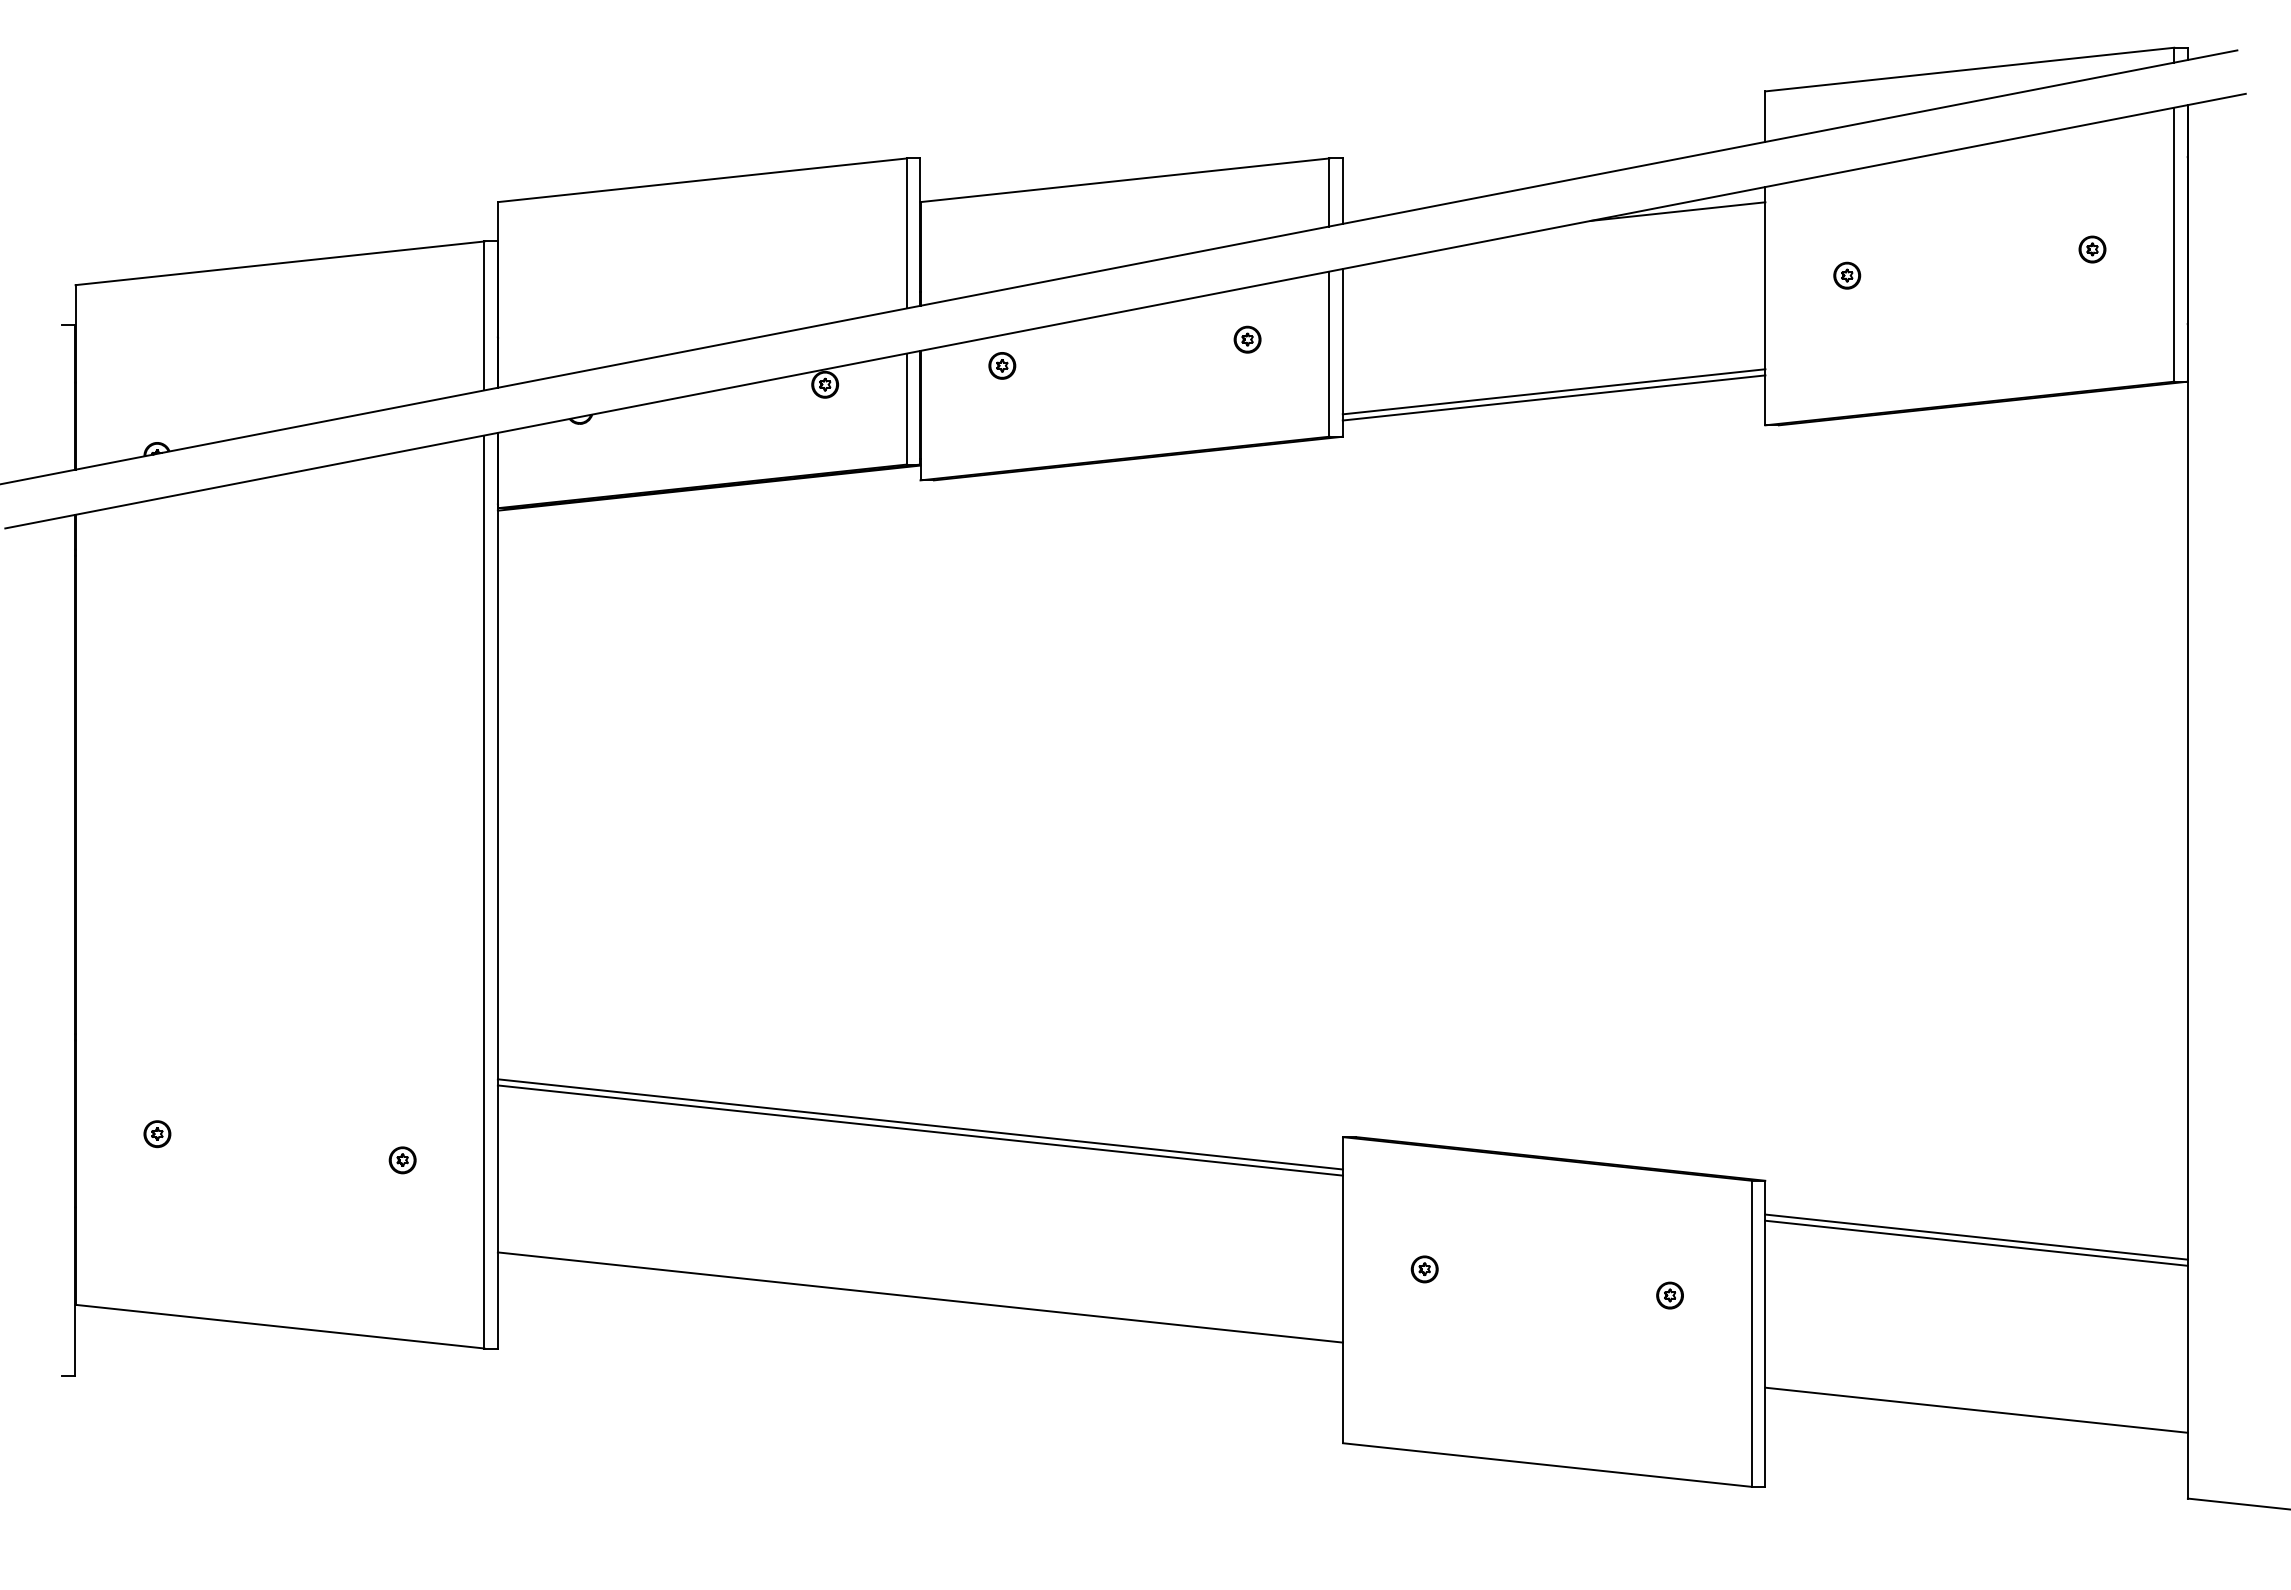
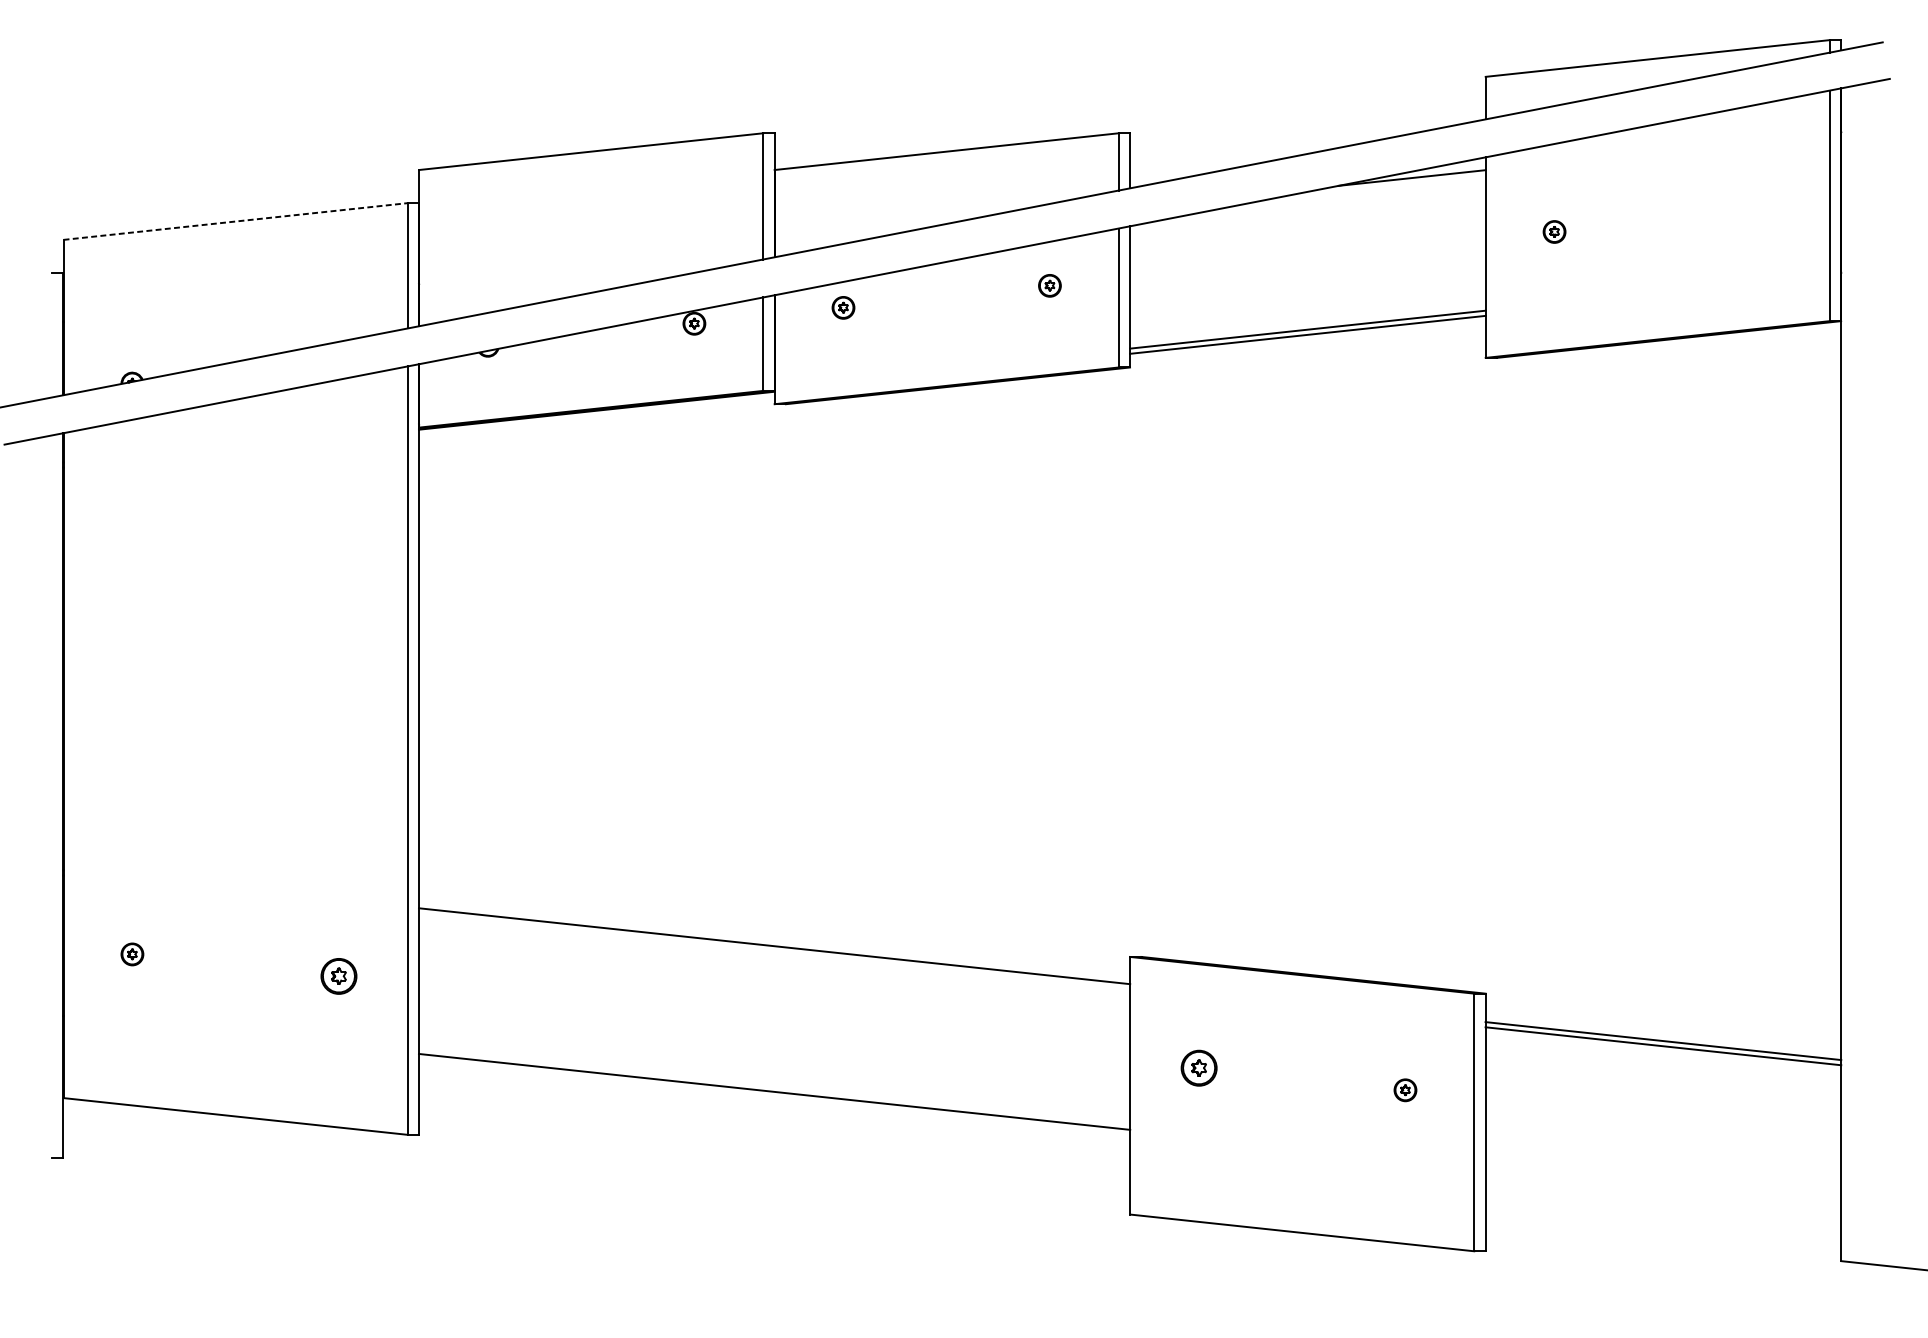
part: (2092, 249) -> (1760, 209), removed
line: (280, 263) -> (236, 221), solid -> dashed
line: (919, 1130) -> (773, 951), removed
part: (402, 1160) -> (338, 976), size x1.6
part: (1424, 1269) -> (1198, 1068), size x1.6
line: (1976, 1409) -> (1663, 1186), removed

